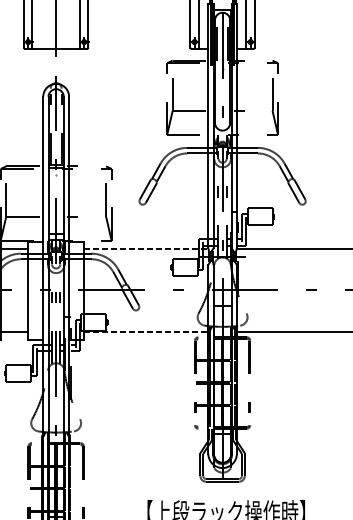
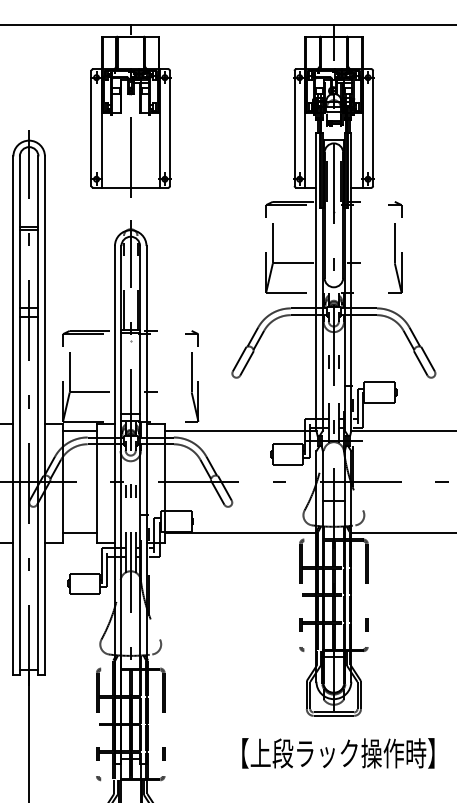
line: (146, 248) -> (240, 431), dashed -> solid
line: (146, 332) -> (240, 533), dashed -> solid

